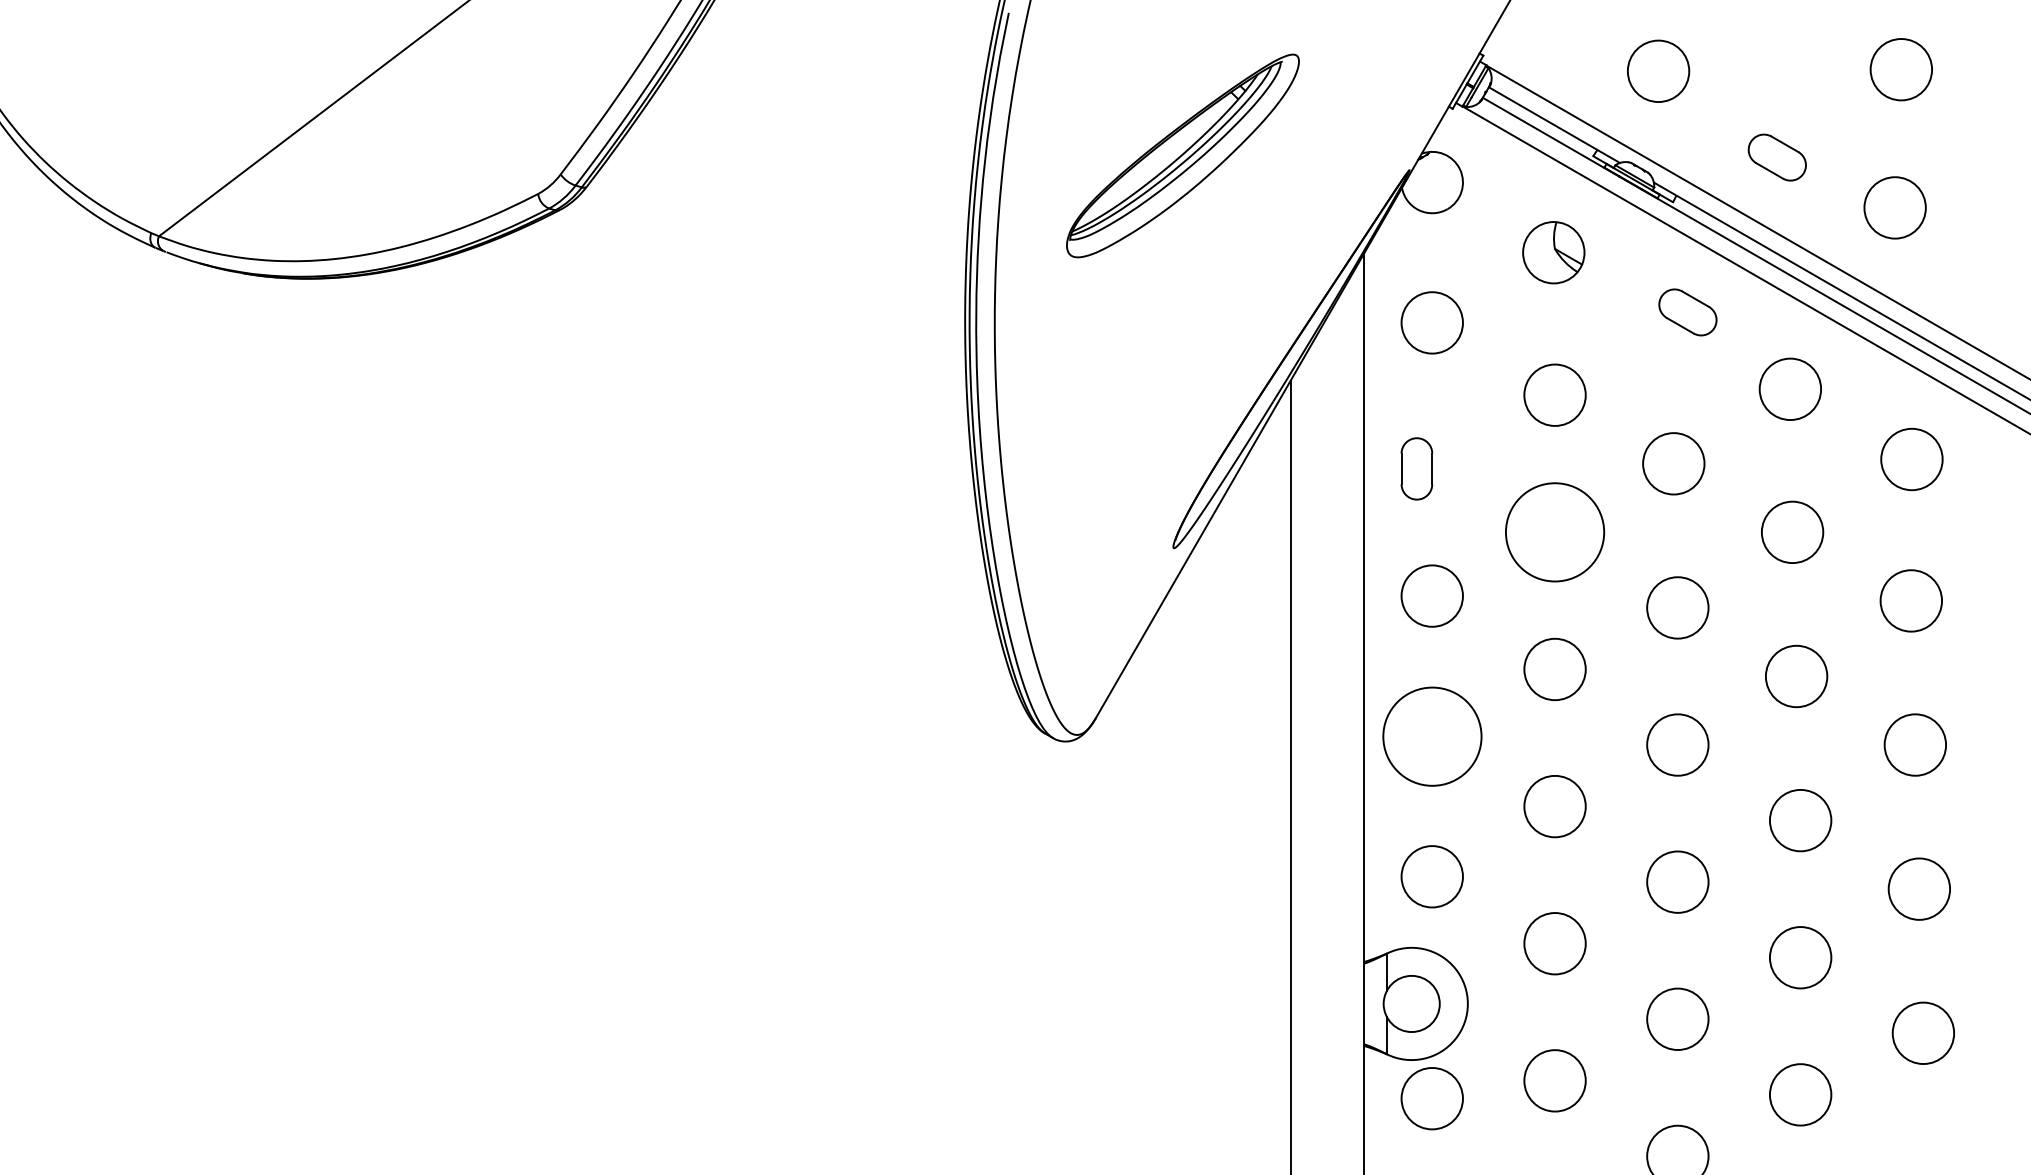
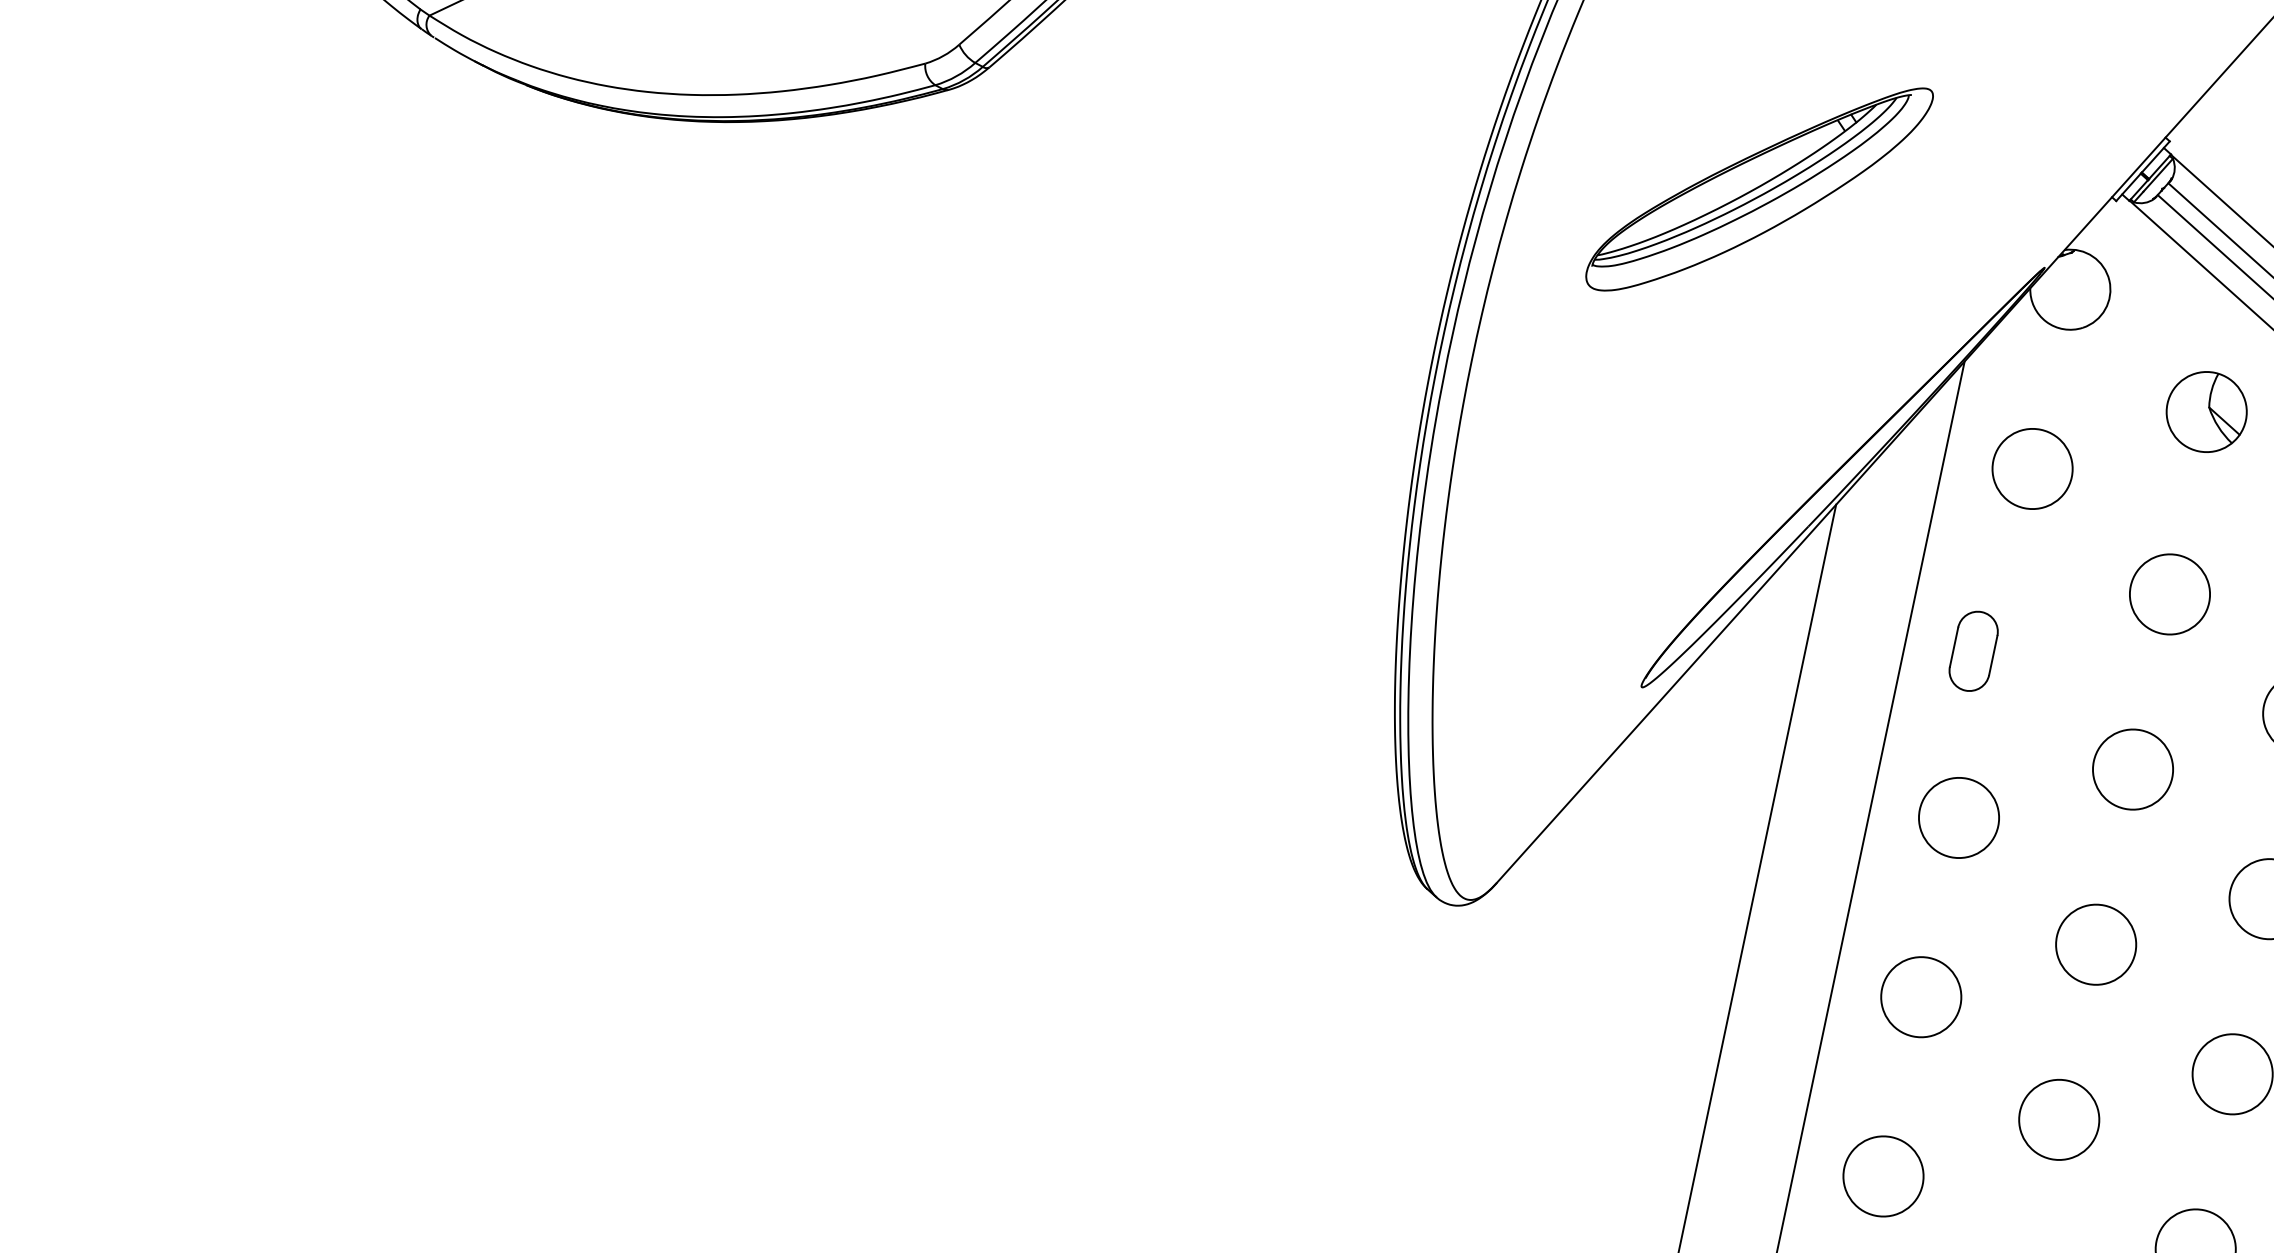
circle: (1554, 532) -> (2132, 769), size x0.62
circle: (1431, 735) -> (1920, 995), size x0.62

